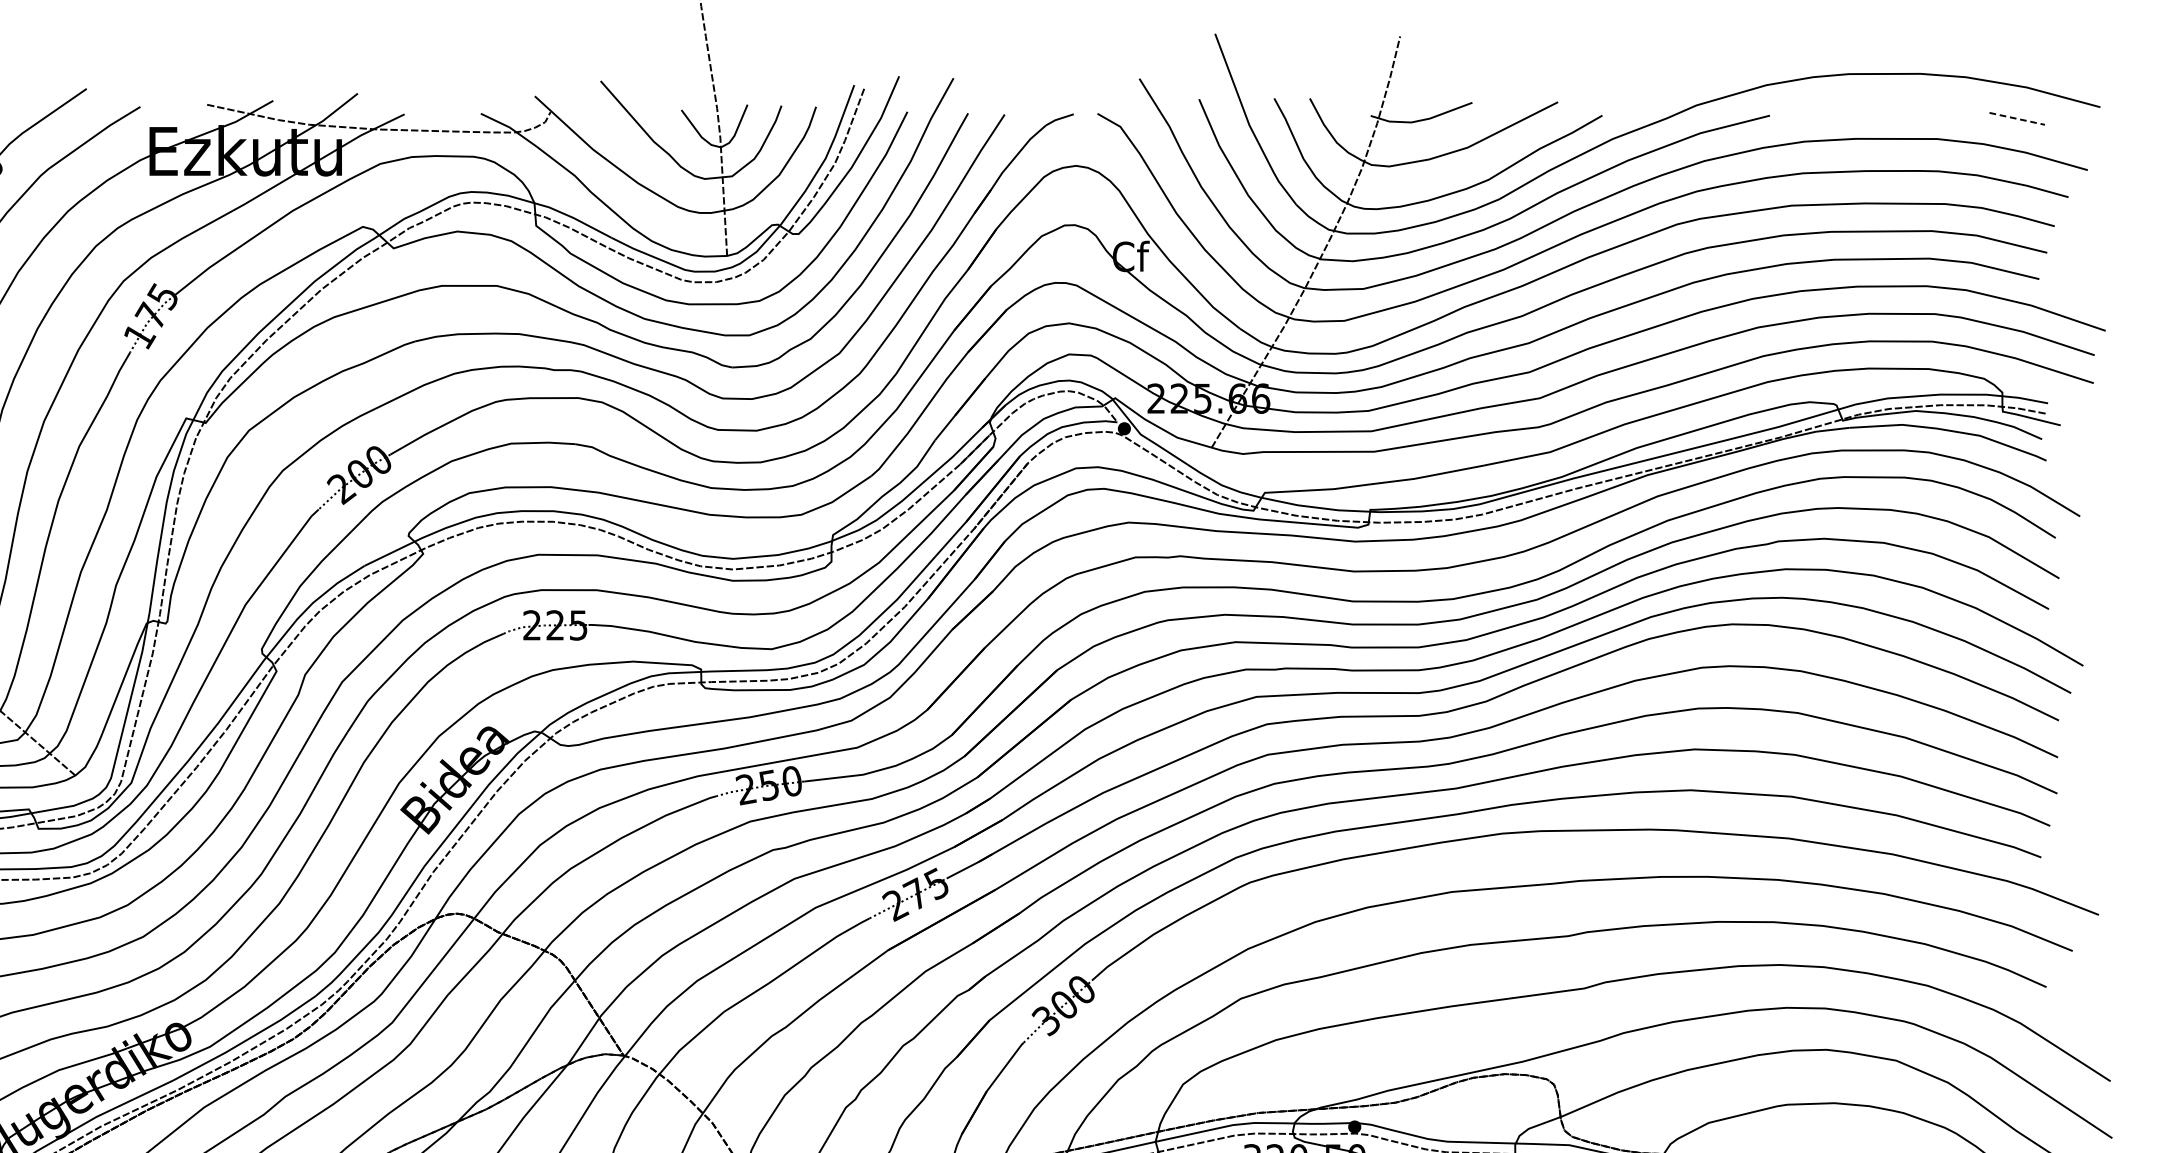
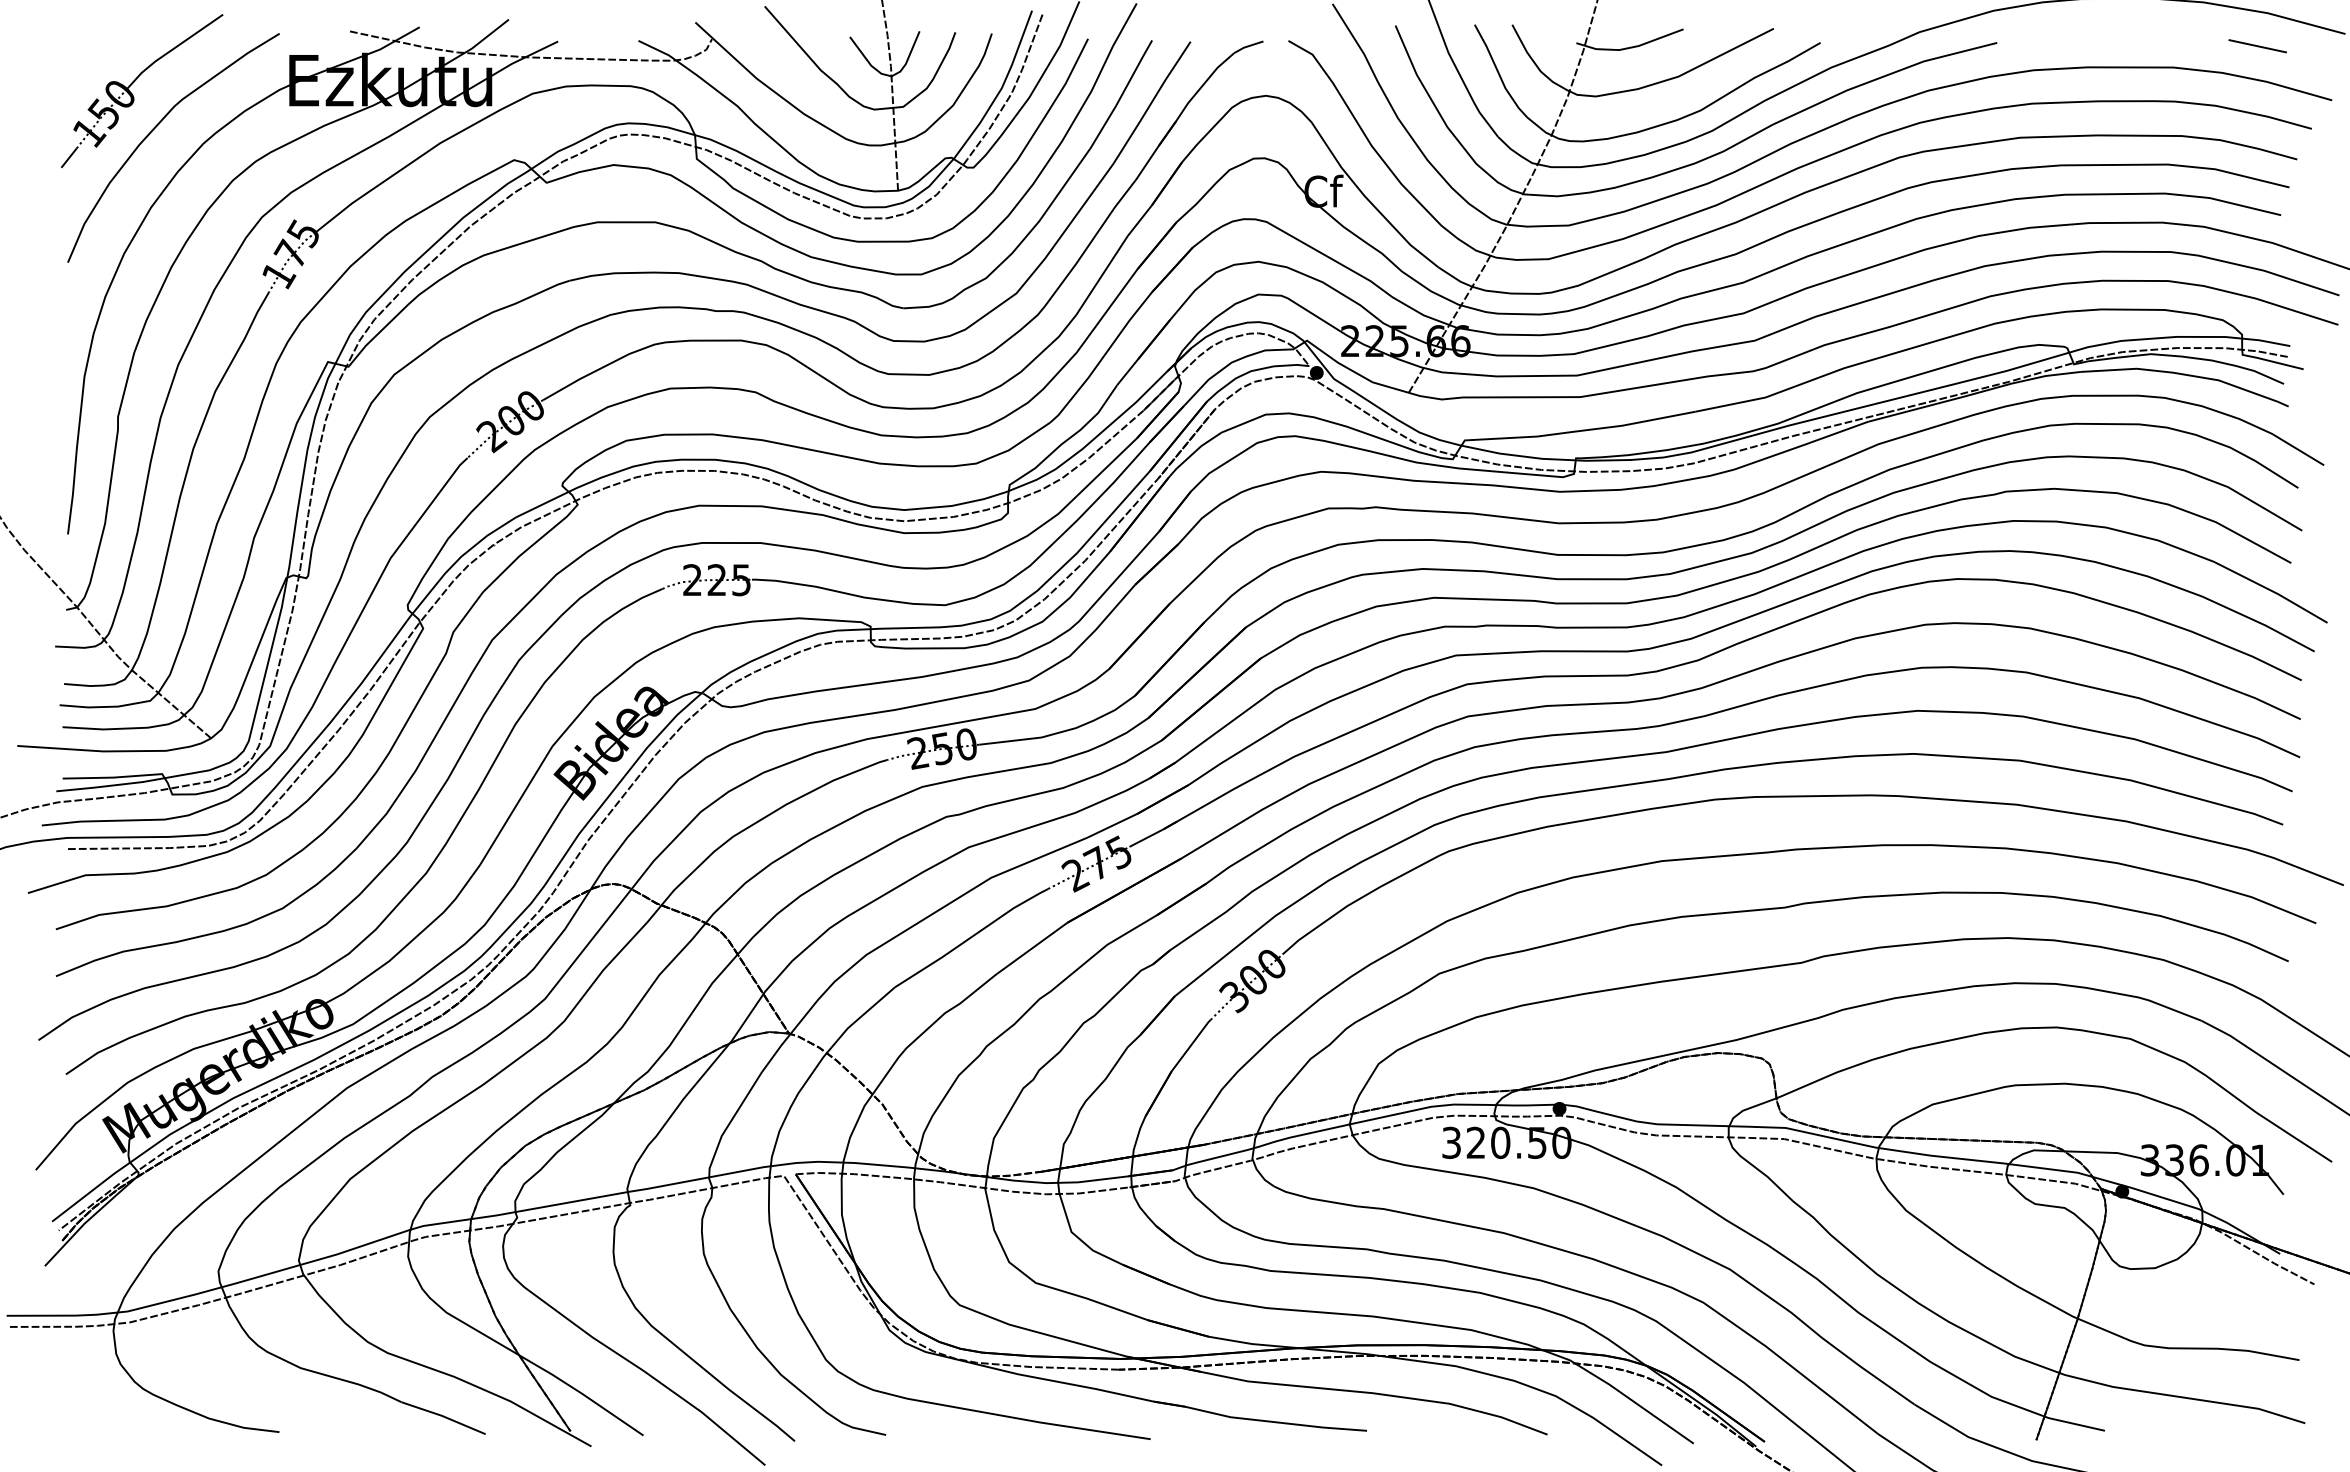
line: (2016, 119) -> (2257, 46), dashed -> solid

